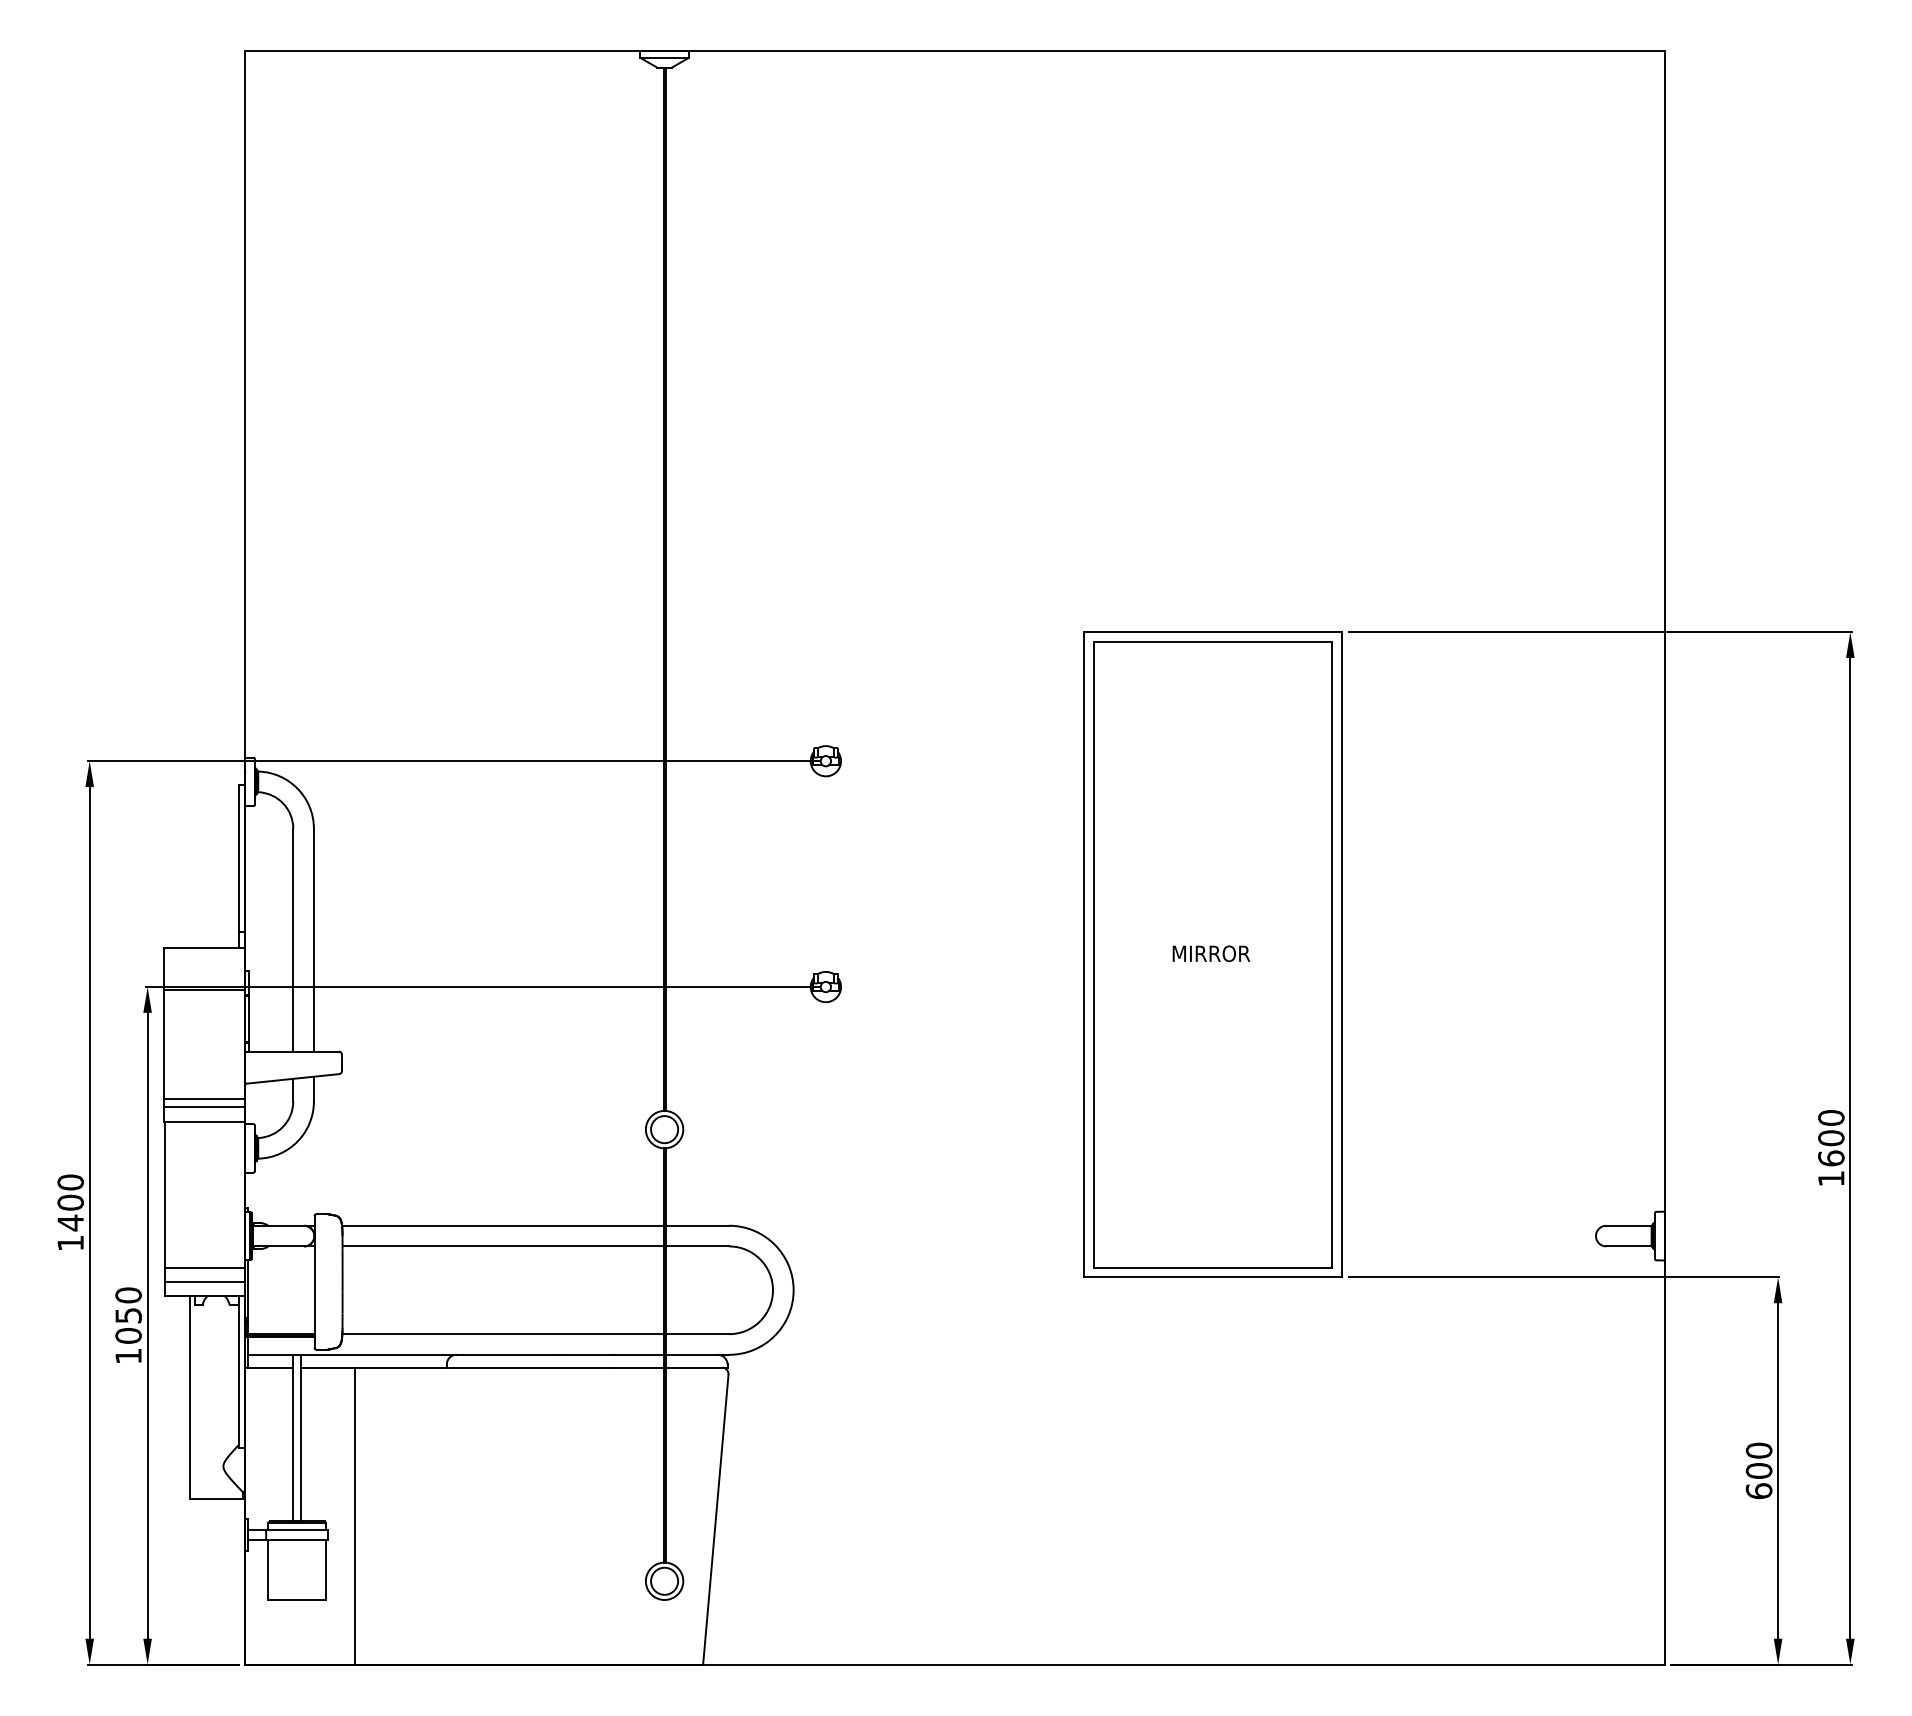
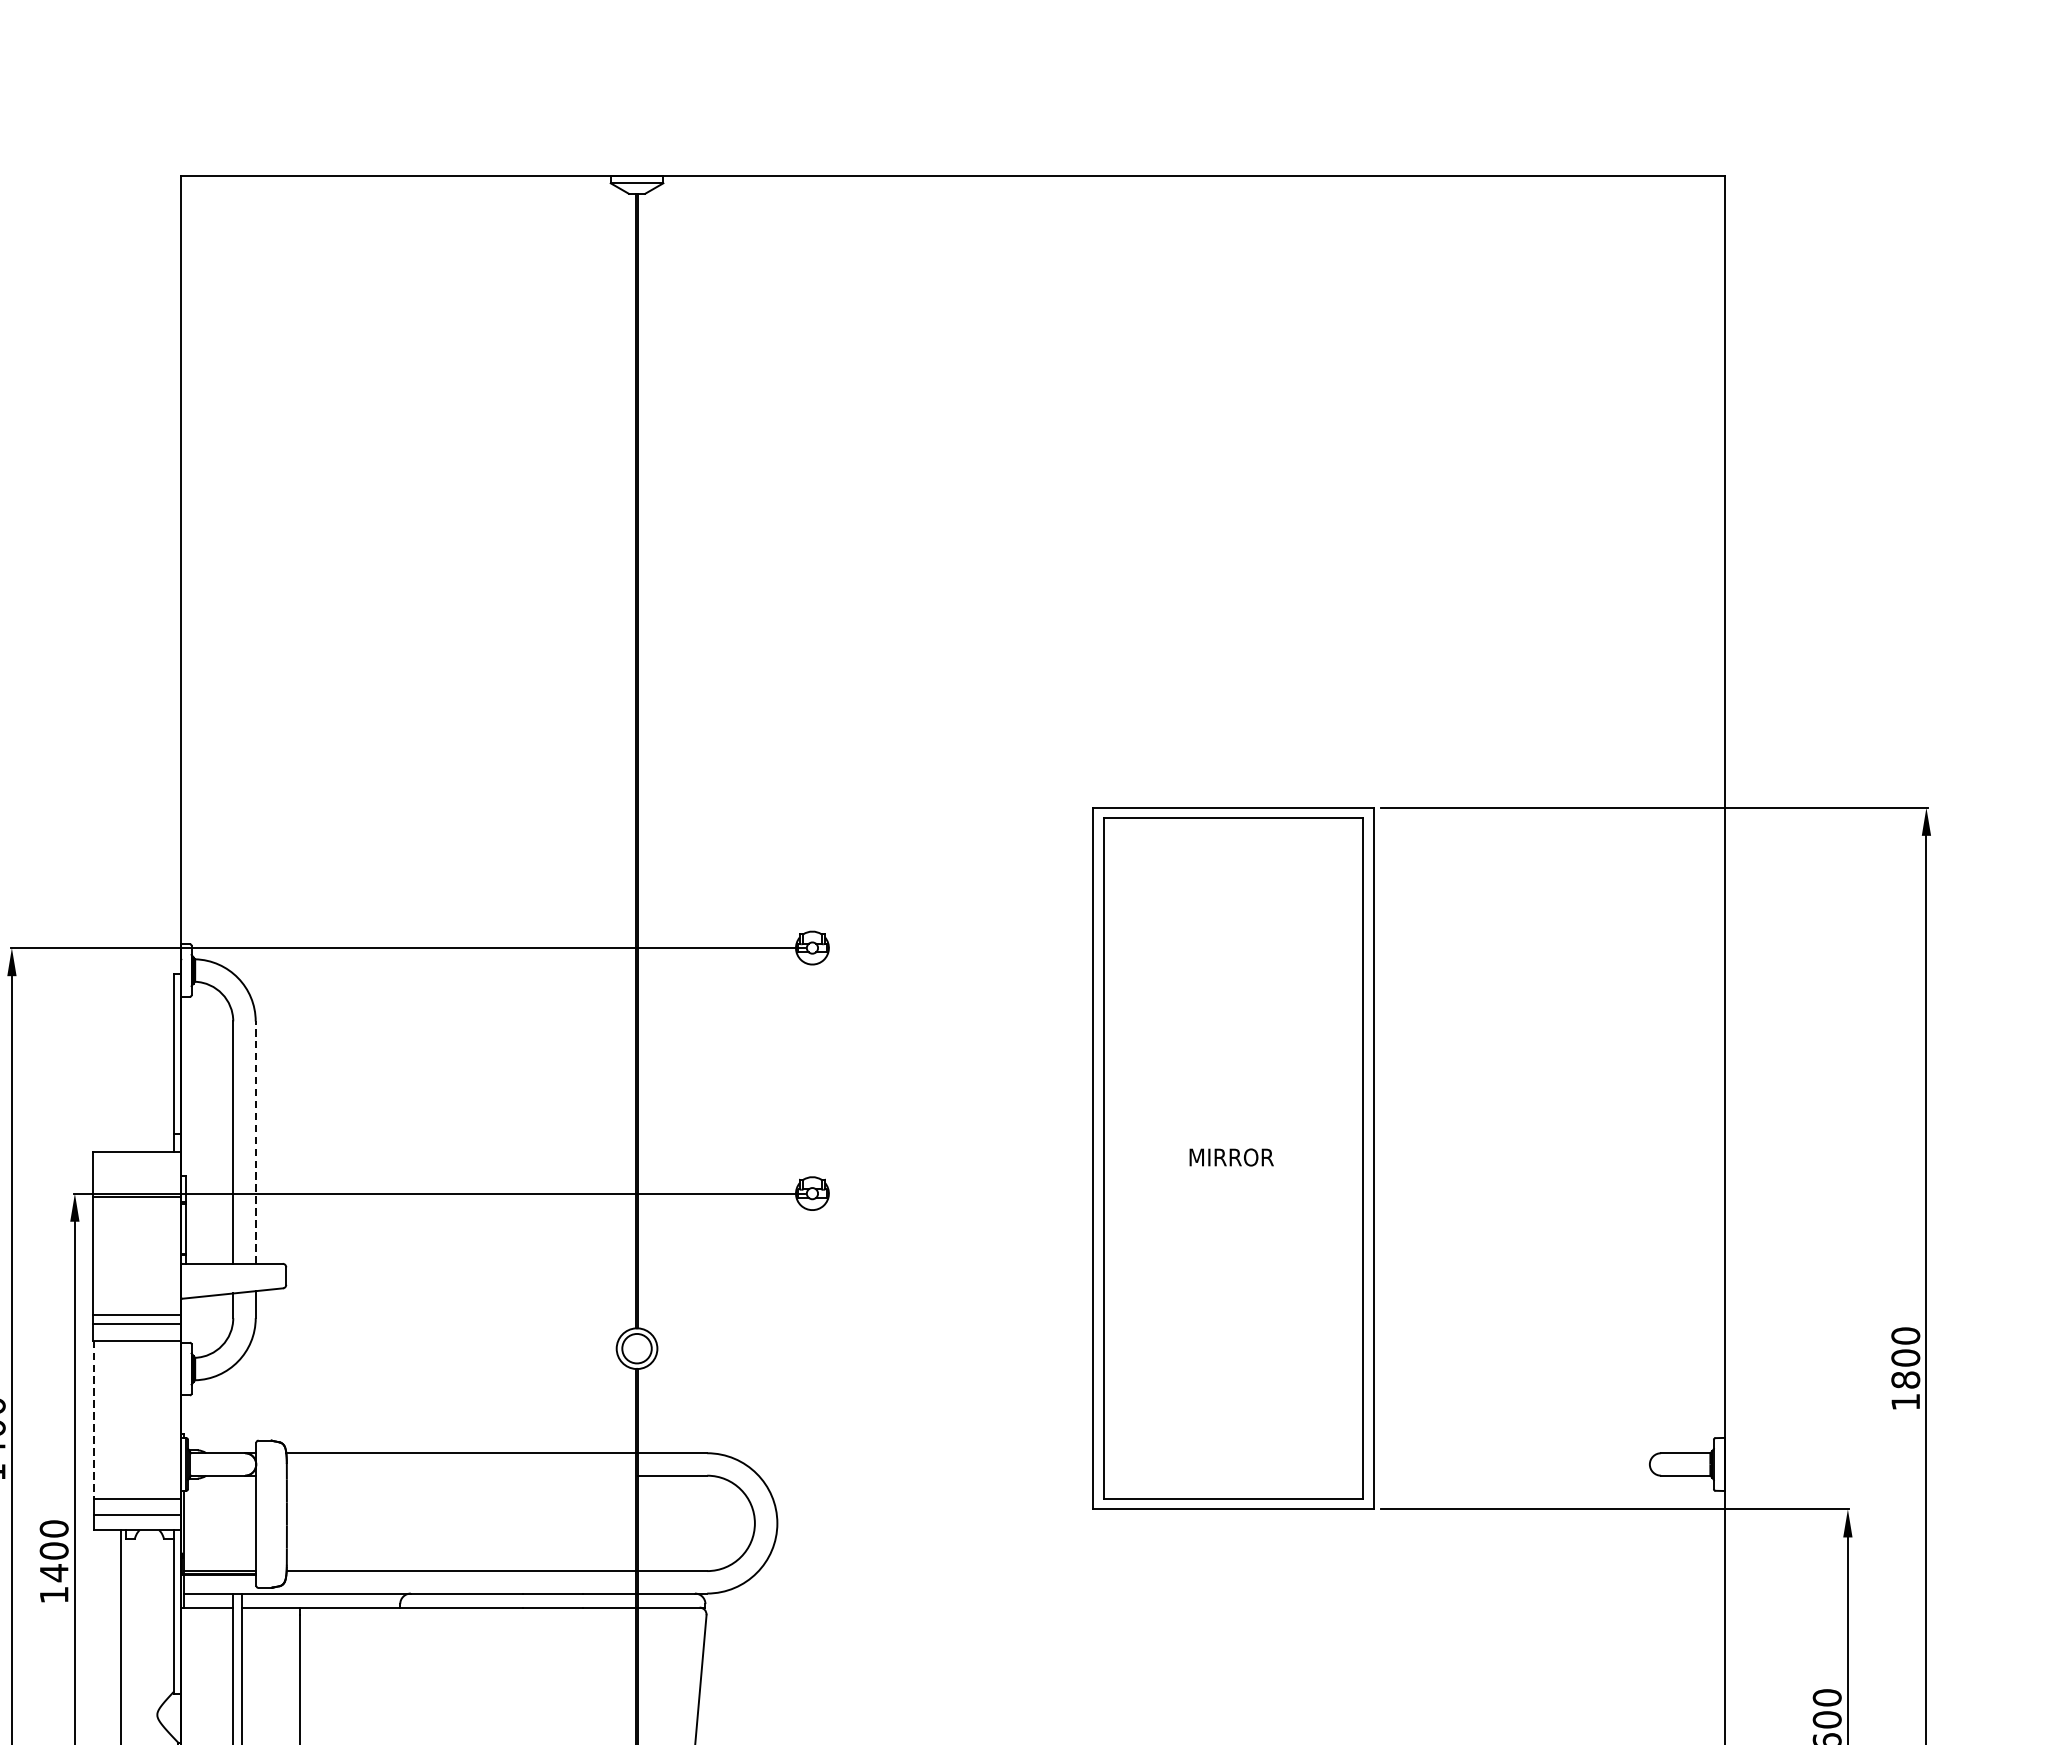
line: (313, 939) -> (255, 1141), solid -> dashed
text: (1831, 1158) -> (1905, 1380), 1600 -> 1800
line: (165, 1194) -> (94, 1419), solid -> dashed
line: (502, 1246) -> (460, 1475), removed
text: (128, 1325) -> (54, 1561), 1050 -> 1400

